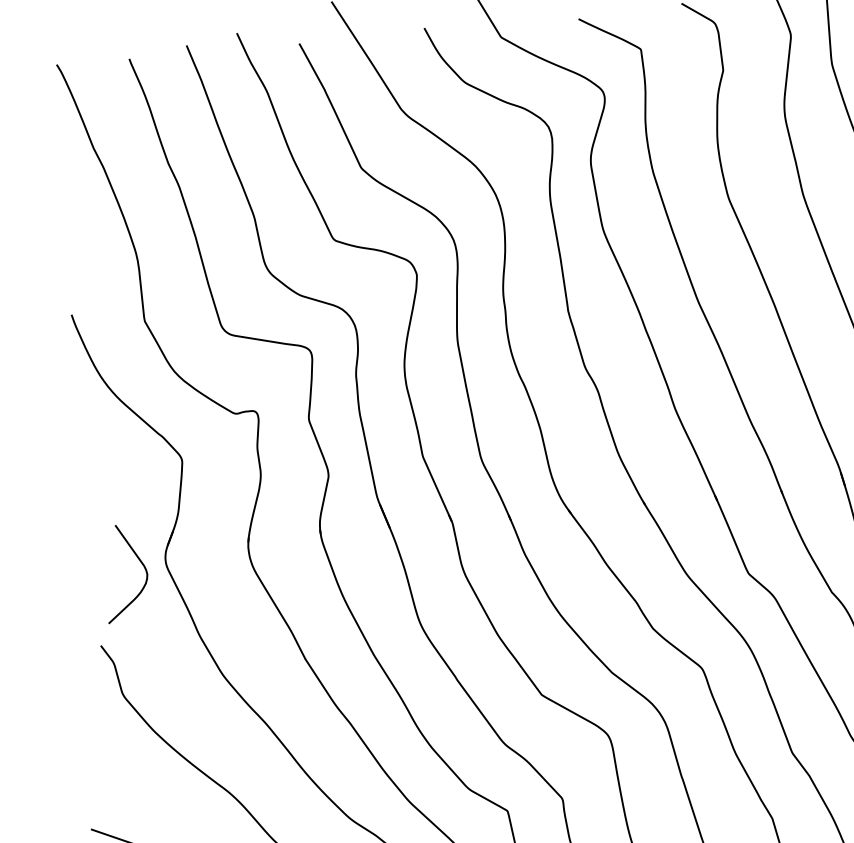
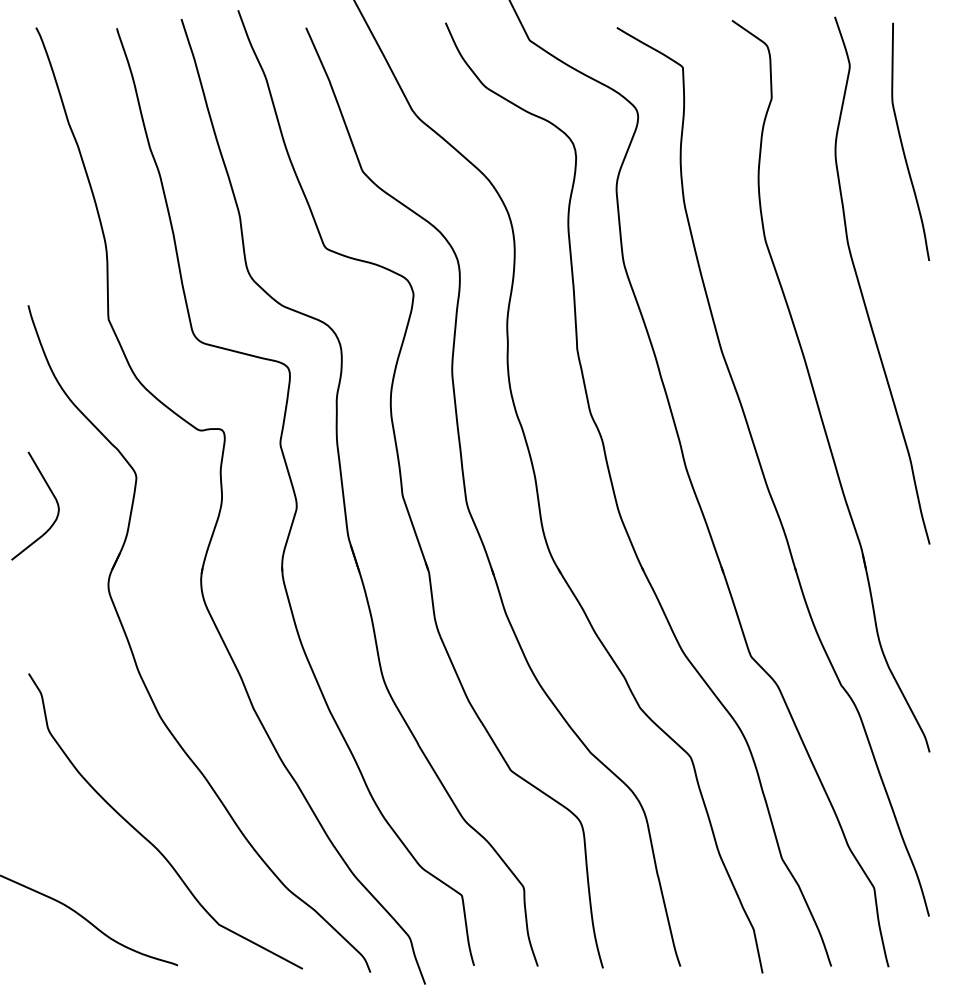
curve: (141, 564) -> (53, 497), moved

